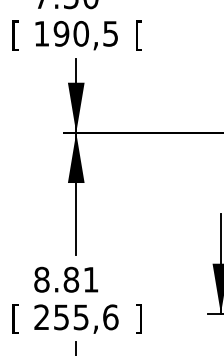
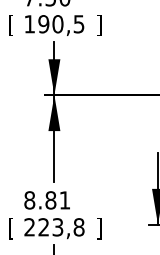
text: (138, 35) -> (98, 25), [ -> ]
text: (86, 317) -> (61, 227), 255,6 -> 223,8

